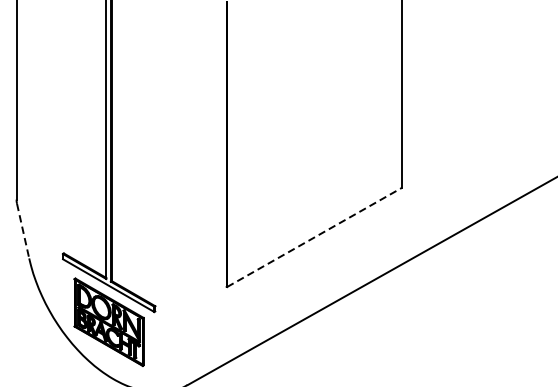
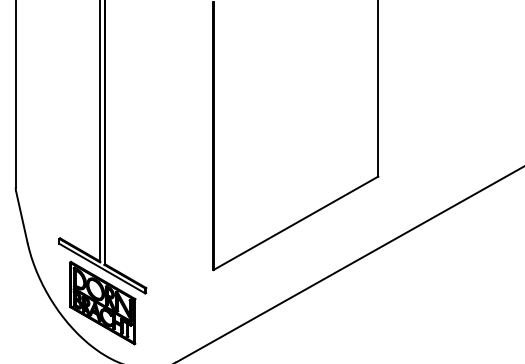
line: (23, 231) -> (22, 217), dashed -> solid
line: (314, 237) -> (295, 223), dashed -> solid

